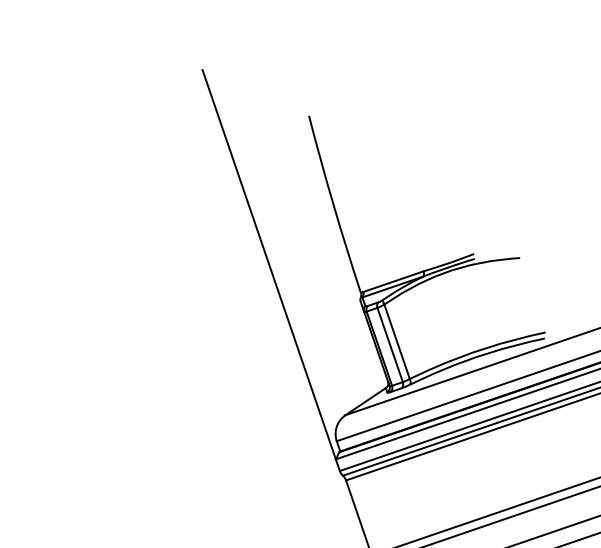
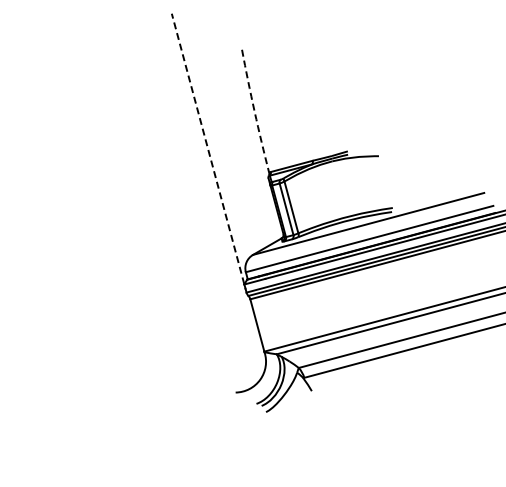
arc: (333, 204) -> (254, 111), solid -> dashed
line: (268, 263) -> (207, 148), solid -> dashed

